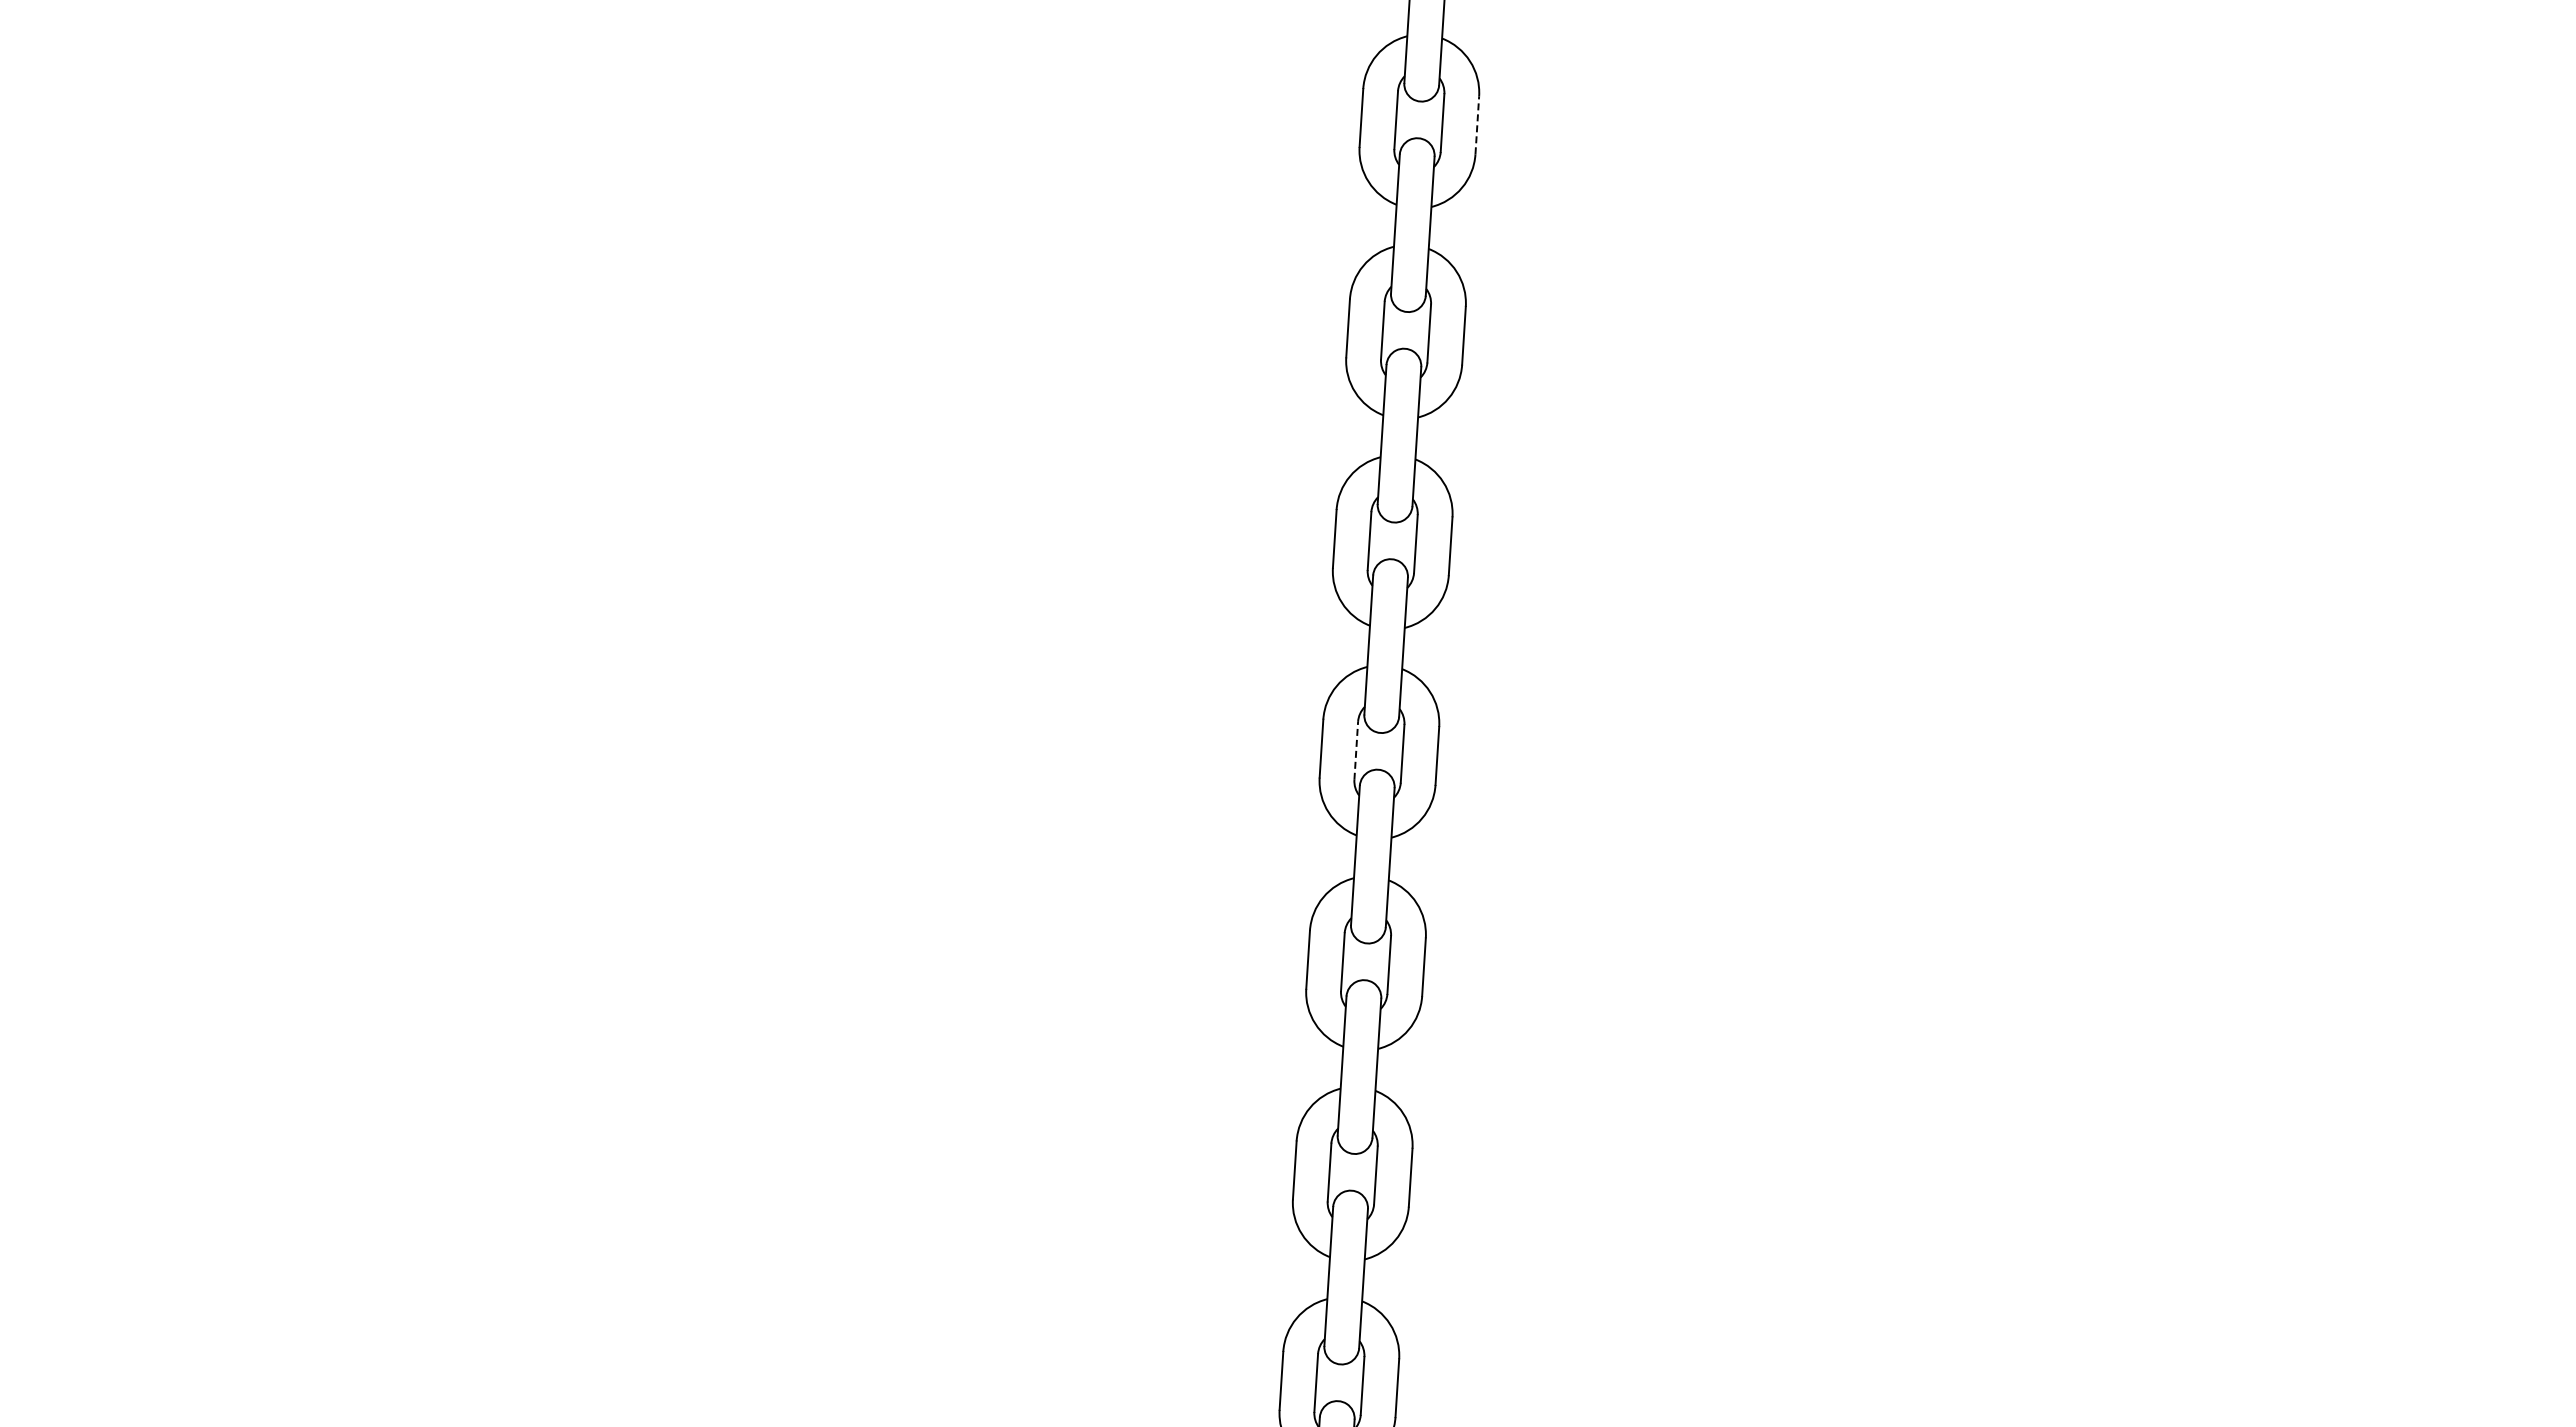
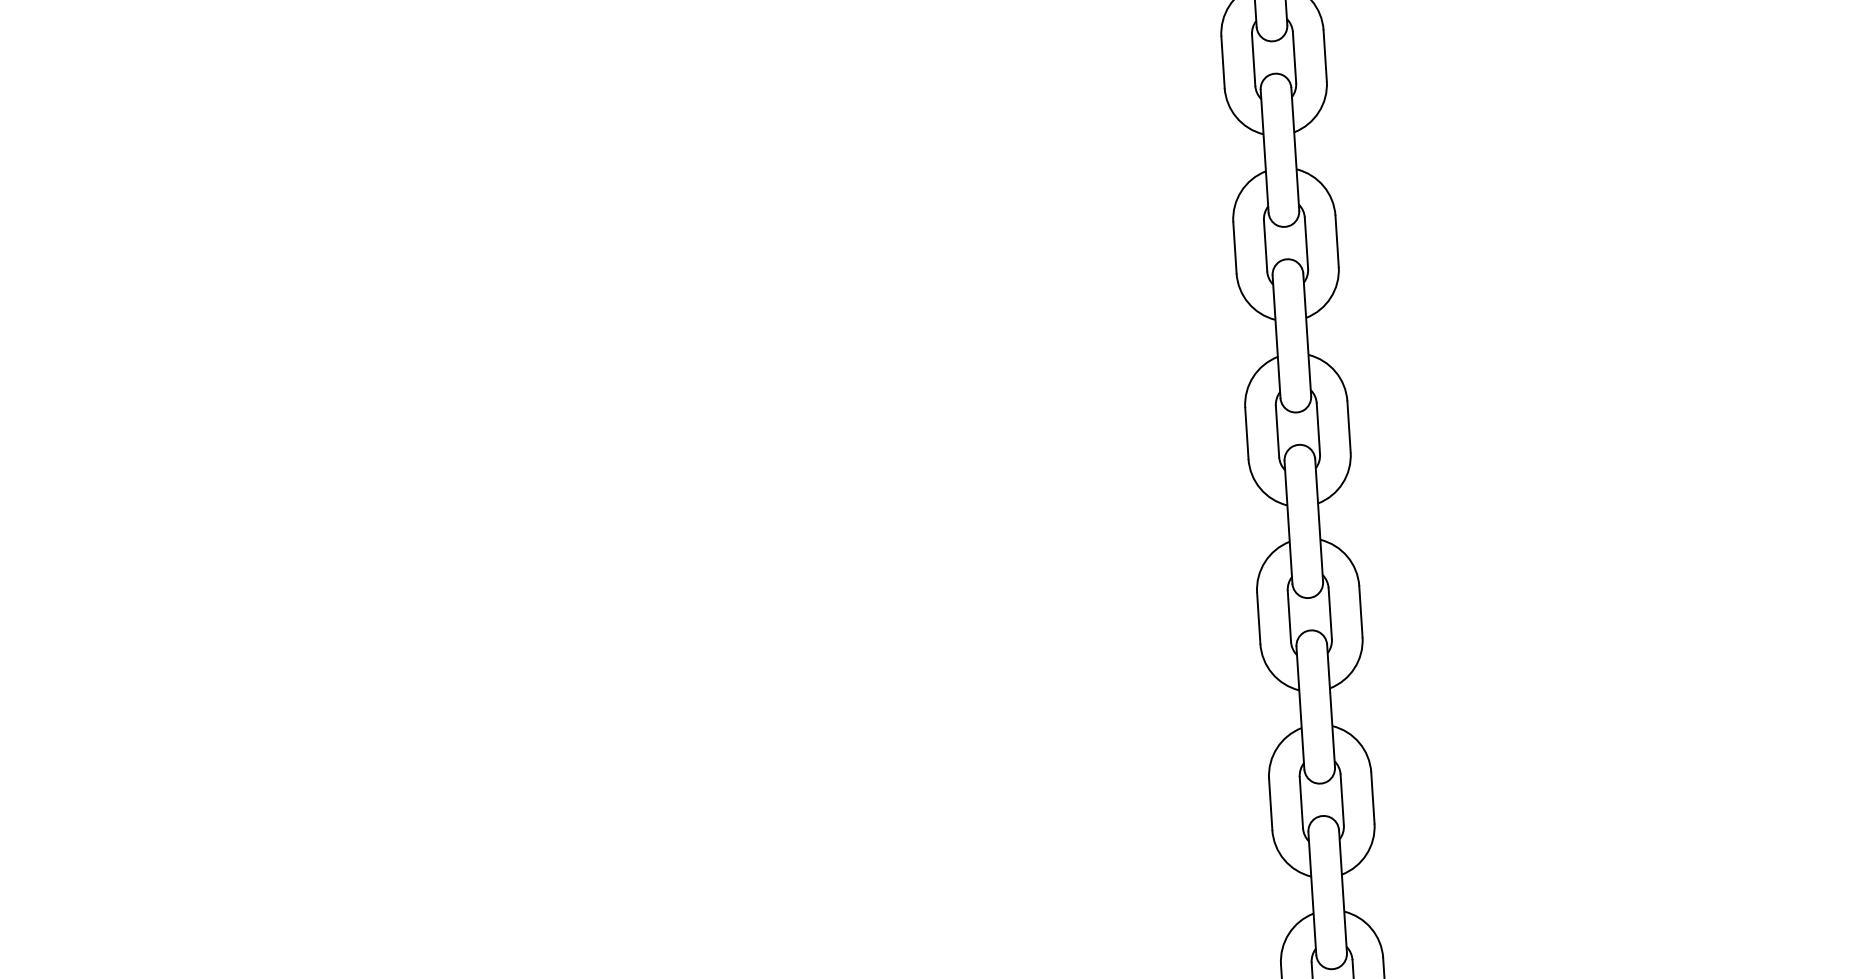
line: (1477, 124) -> (1325, 55), dashed -> solid
line: (1356, 750) -> (1289, 616), dashed -> solid

